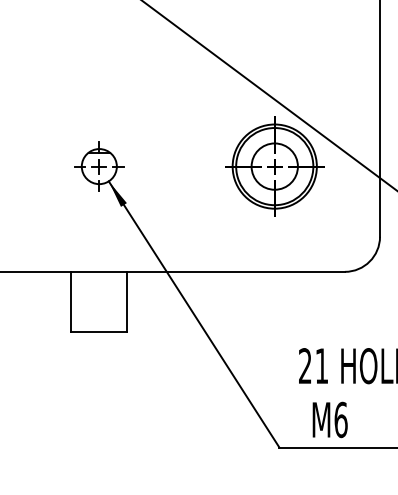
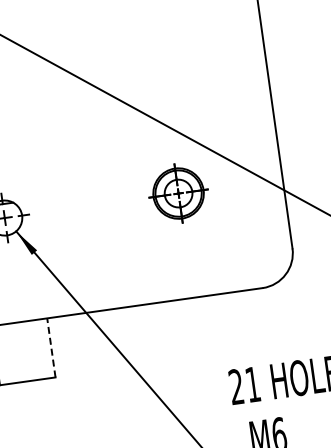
part: (274, 166) -> (178, 193), size x0.6
line: (127, 301) -> (51, 347), solid -> dashed

